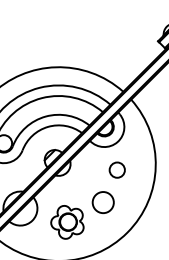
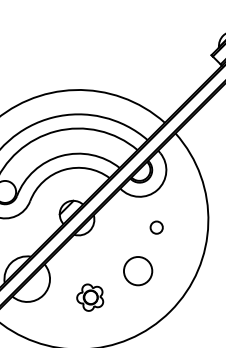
circle: (116, 169) -> (155, 226), size x0.6
part: (67, 222) -> (90, 297), size x0.6

